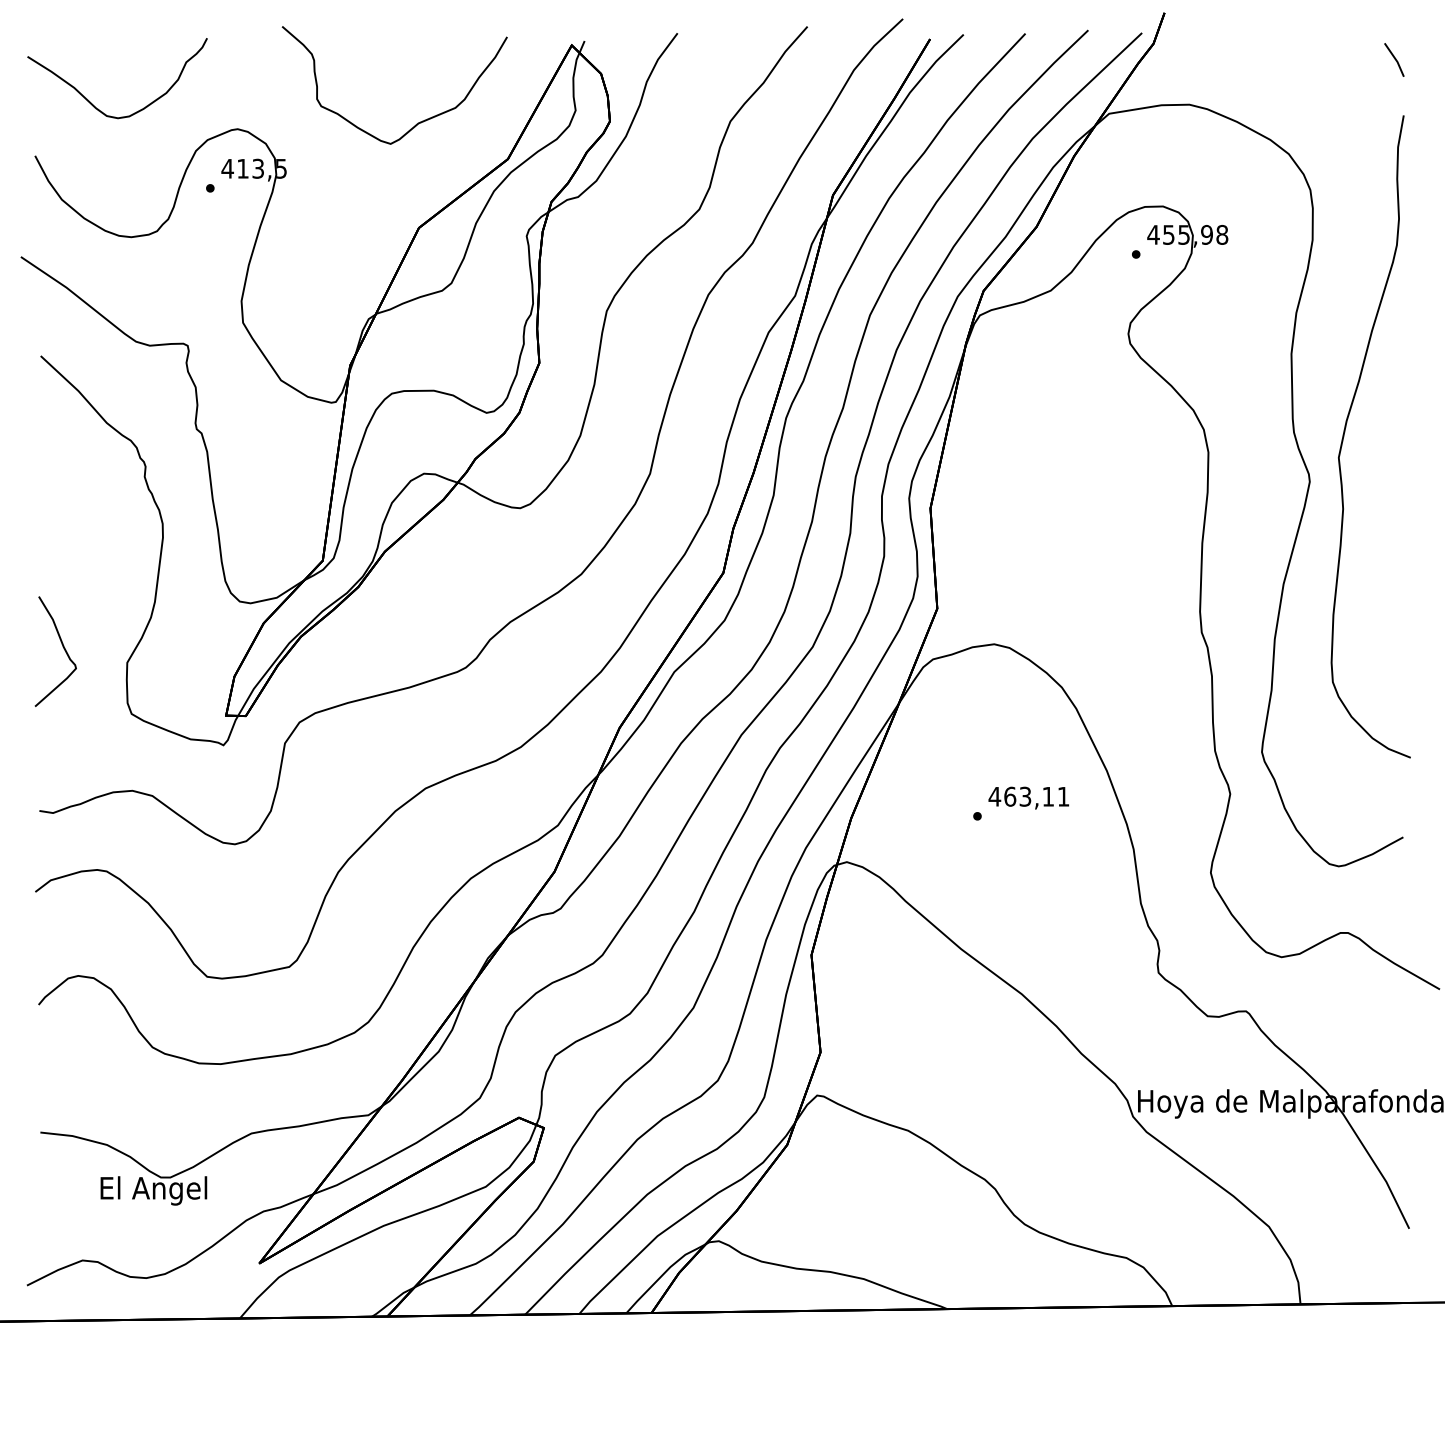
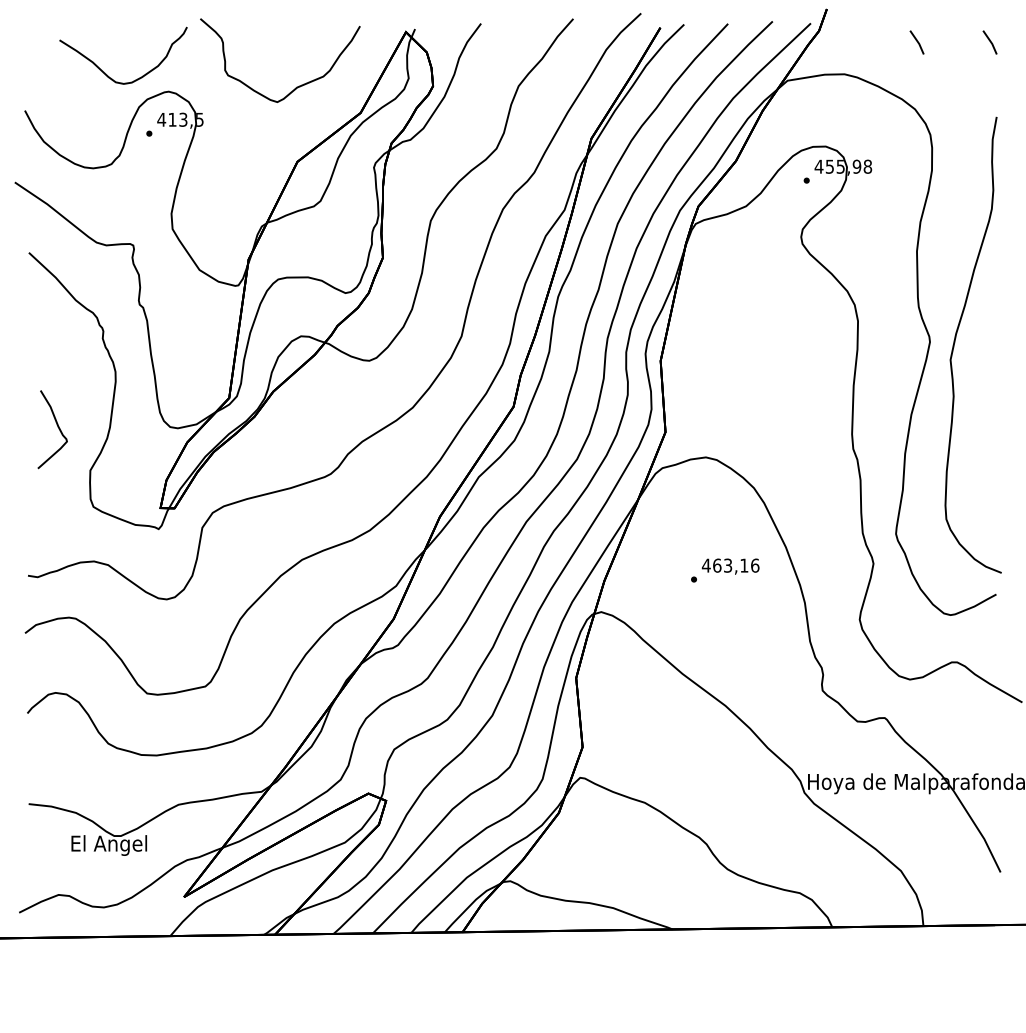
line: (1290, 58) -> (916, 41), added
curve: (92, 102) -> (105, 72), moved
curve: (1347, 427) -> (956, 338), moved
curve: (62, 648) -> (57, 427), moved
text: (1064, 796) -> (755, 565), 463,11 -> 463,16

